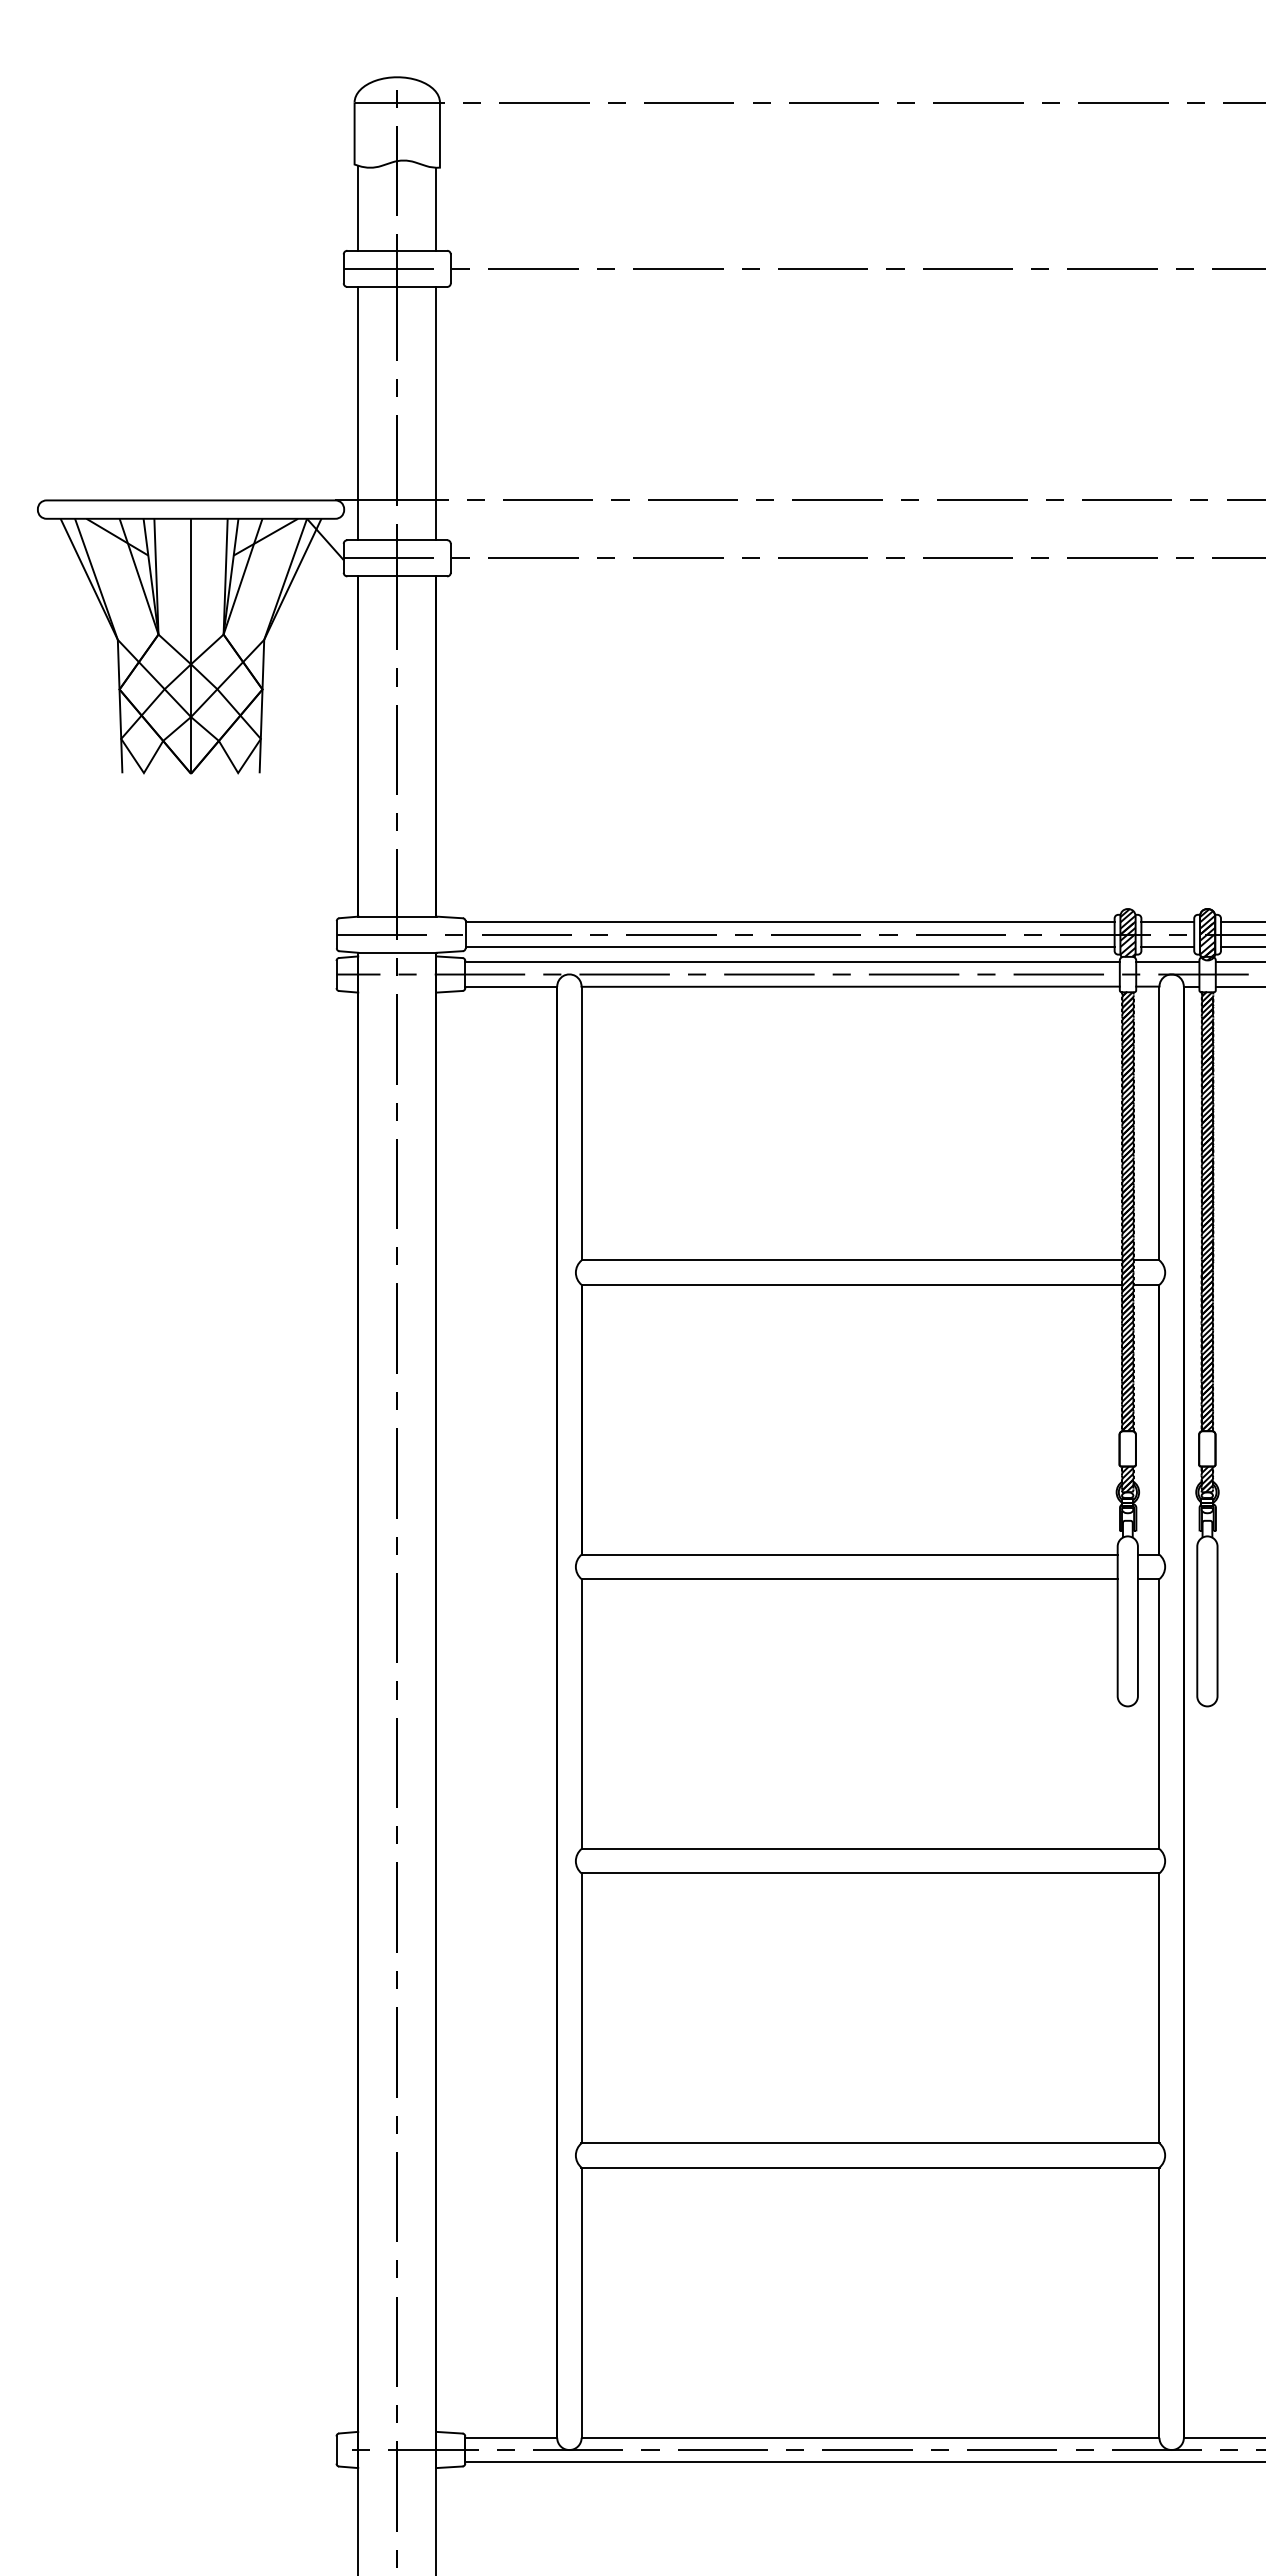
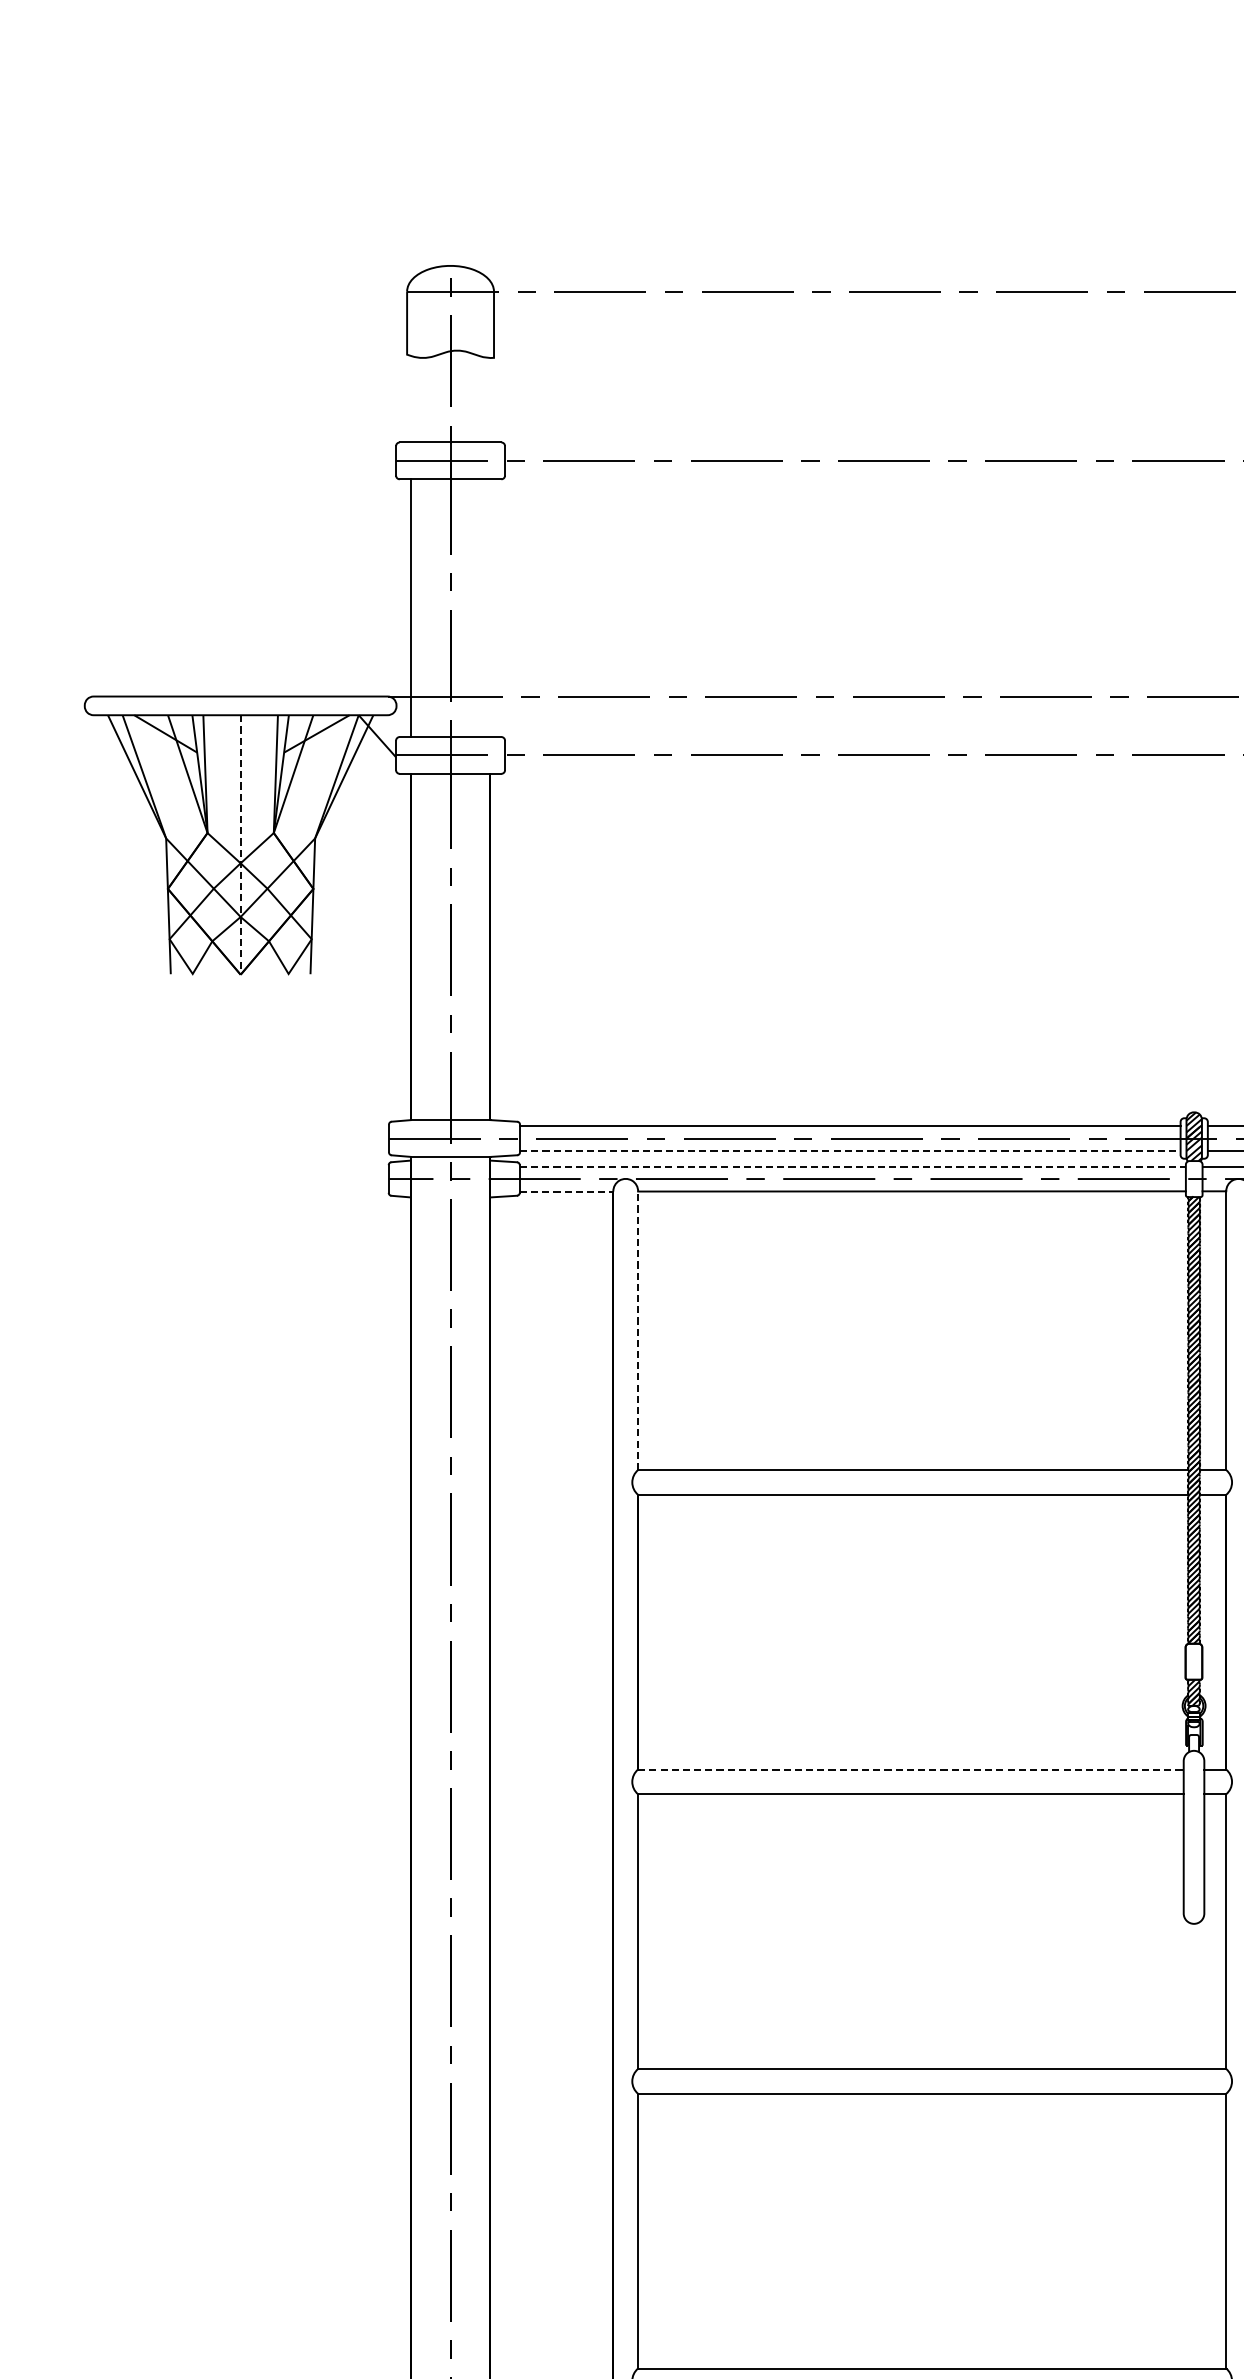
line: (358, 207) -> (411, 398), removed
line: (436, 208) -> (490, 399), removed
line: (436, 413) -> (490, 608), removed
line: (191, 646) -> (241, 845), solid -> dashed
line: (790, 947) -> (850, 1151), solid -> dashed
line: (793, 962) -> (853, 1166), solid -> dashed
line: (511, 986) -> (566, 1191), solid -> dashed
line: (581, 1123) -> (638, 1330), solid -> dashed
line: (850, 1554) -> (911, 1769), solid -> dashed

